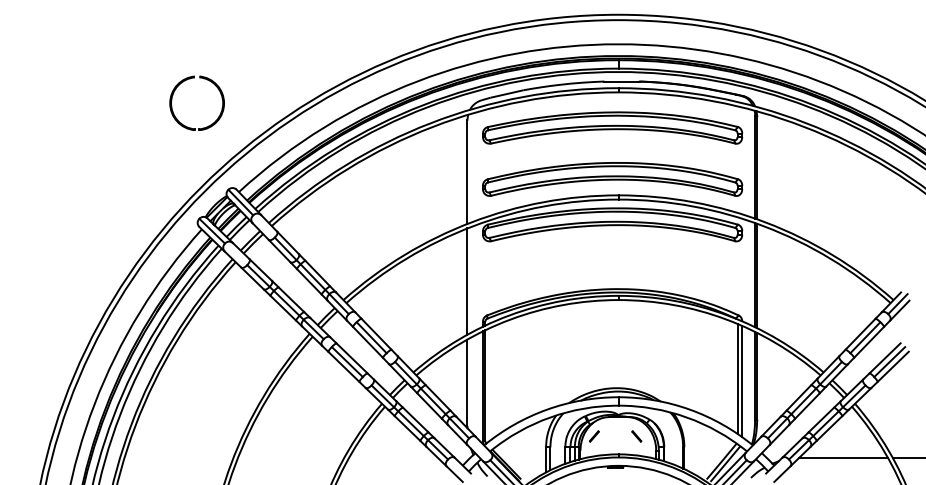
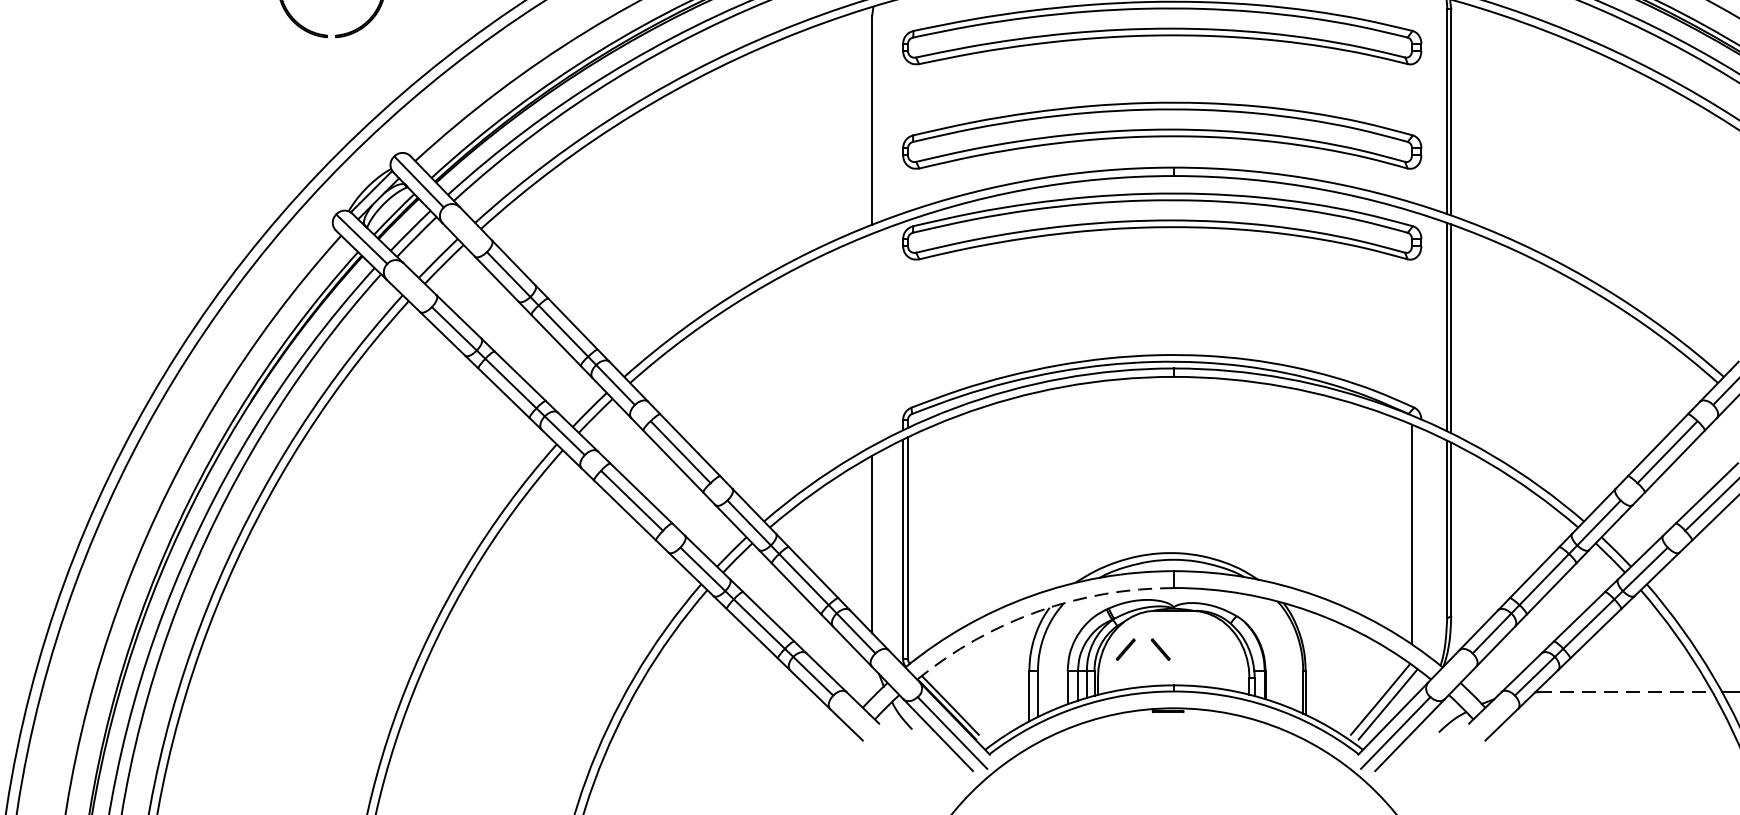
line: (467, 281) -> (872, 339), removed
line: (742, 381) -> (1421, 539), removed
arc: (550, 417) -> (1038, 611), solid -> dashed
part: (636, 436) -> (1160, 649), moved
line: (844, 457) -> (1625, 691), solid -> dashed

